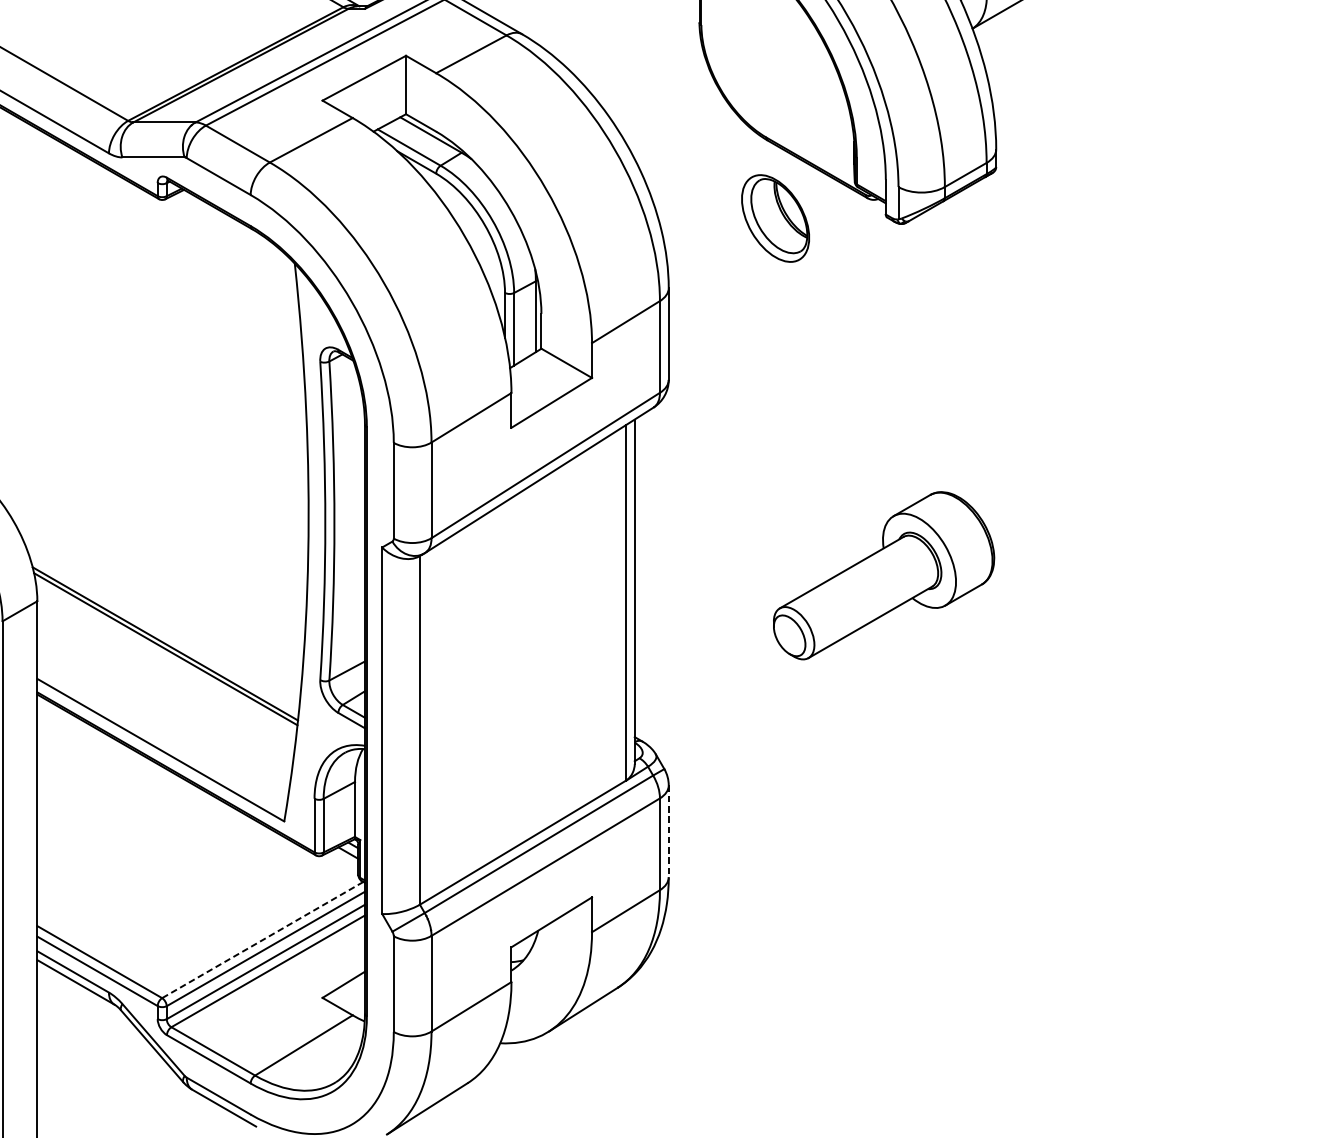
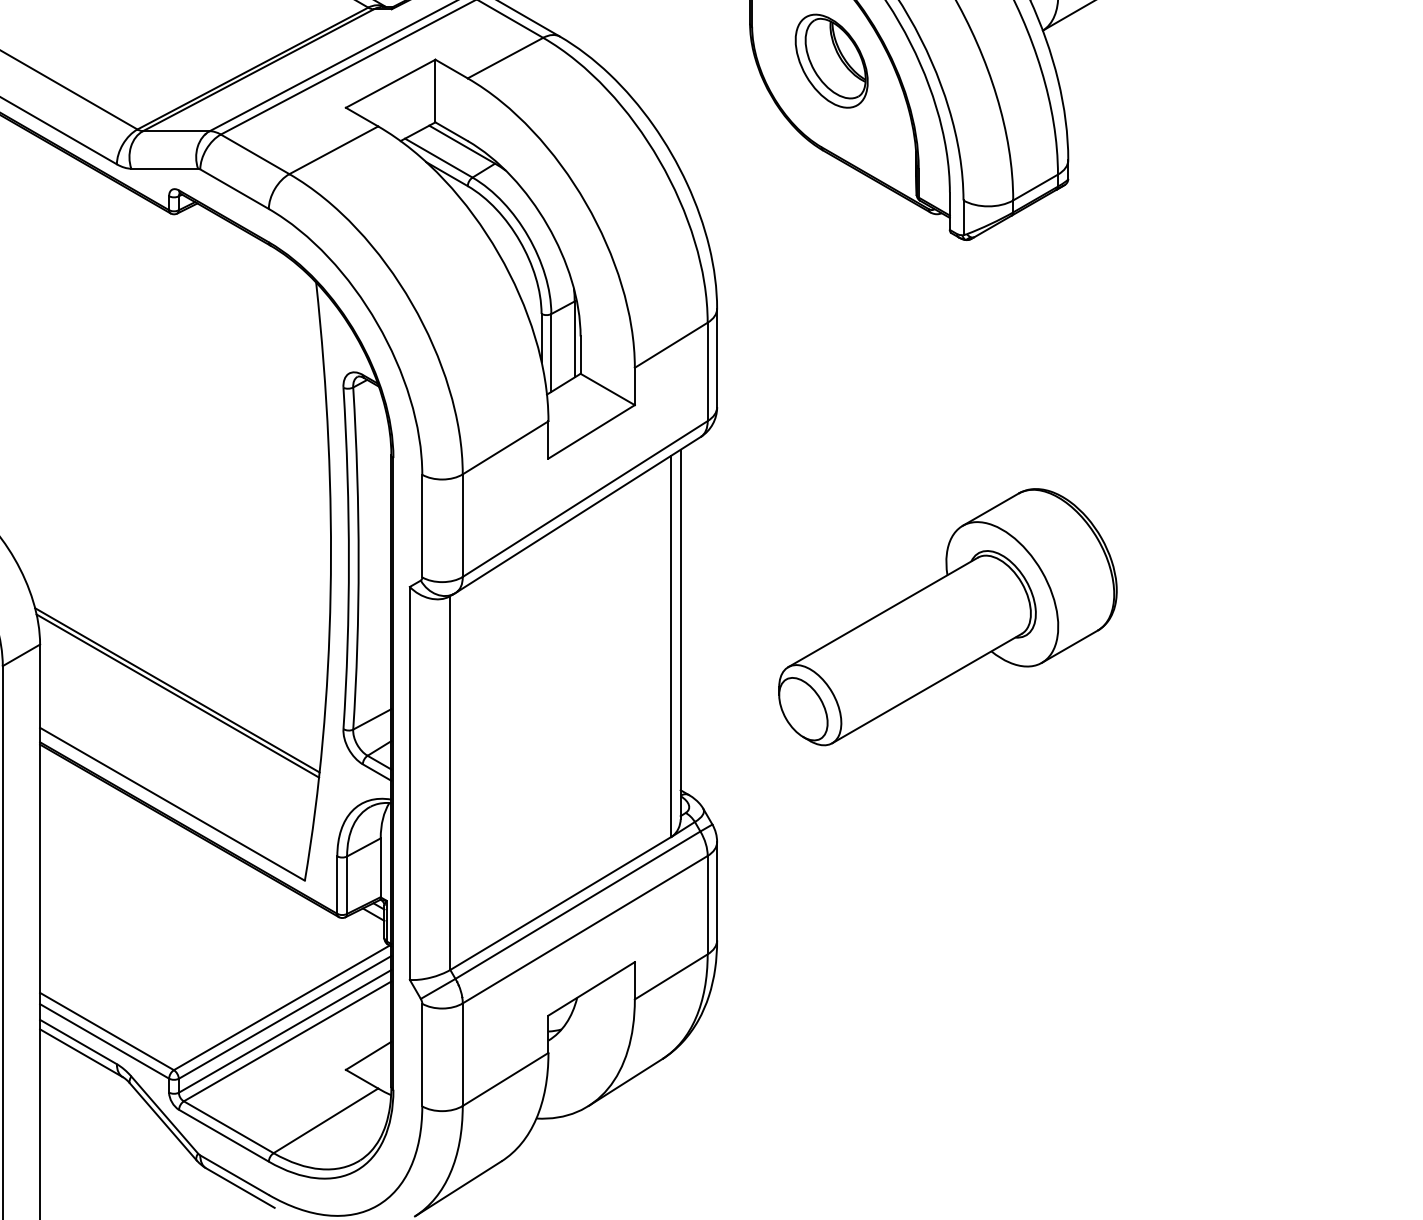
part: (775, 217) -> (831, 60), moved
part: (883, 575) -> (947, 617), size x1.43
line: (669, 831) -> (717, 891), dashed -> solid
line: (262, 939) -> (281, 1007), dashed -> solid

